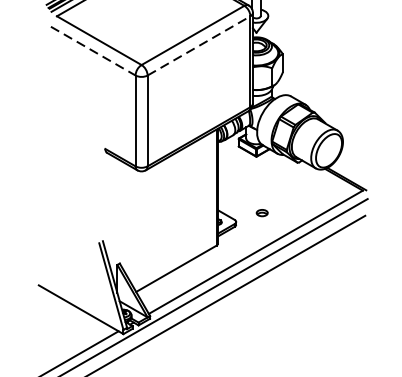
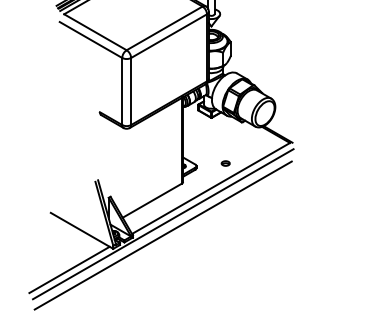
line: (199, 46) -> (169, 36), dashed -> solid
line: (93, 51) -> (91, 40), dashed -> solid
part: (261, 213) -> (225, 163), moved

